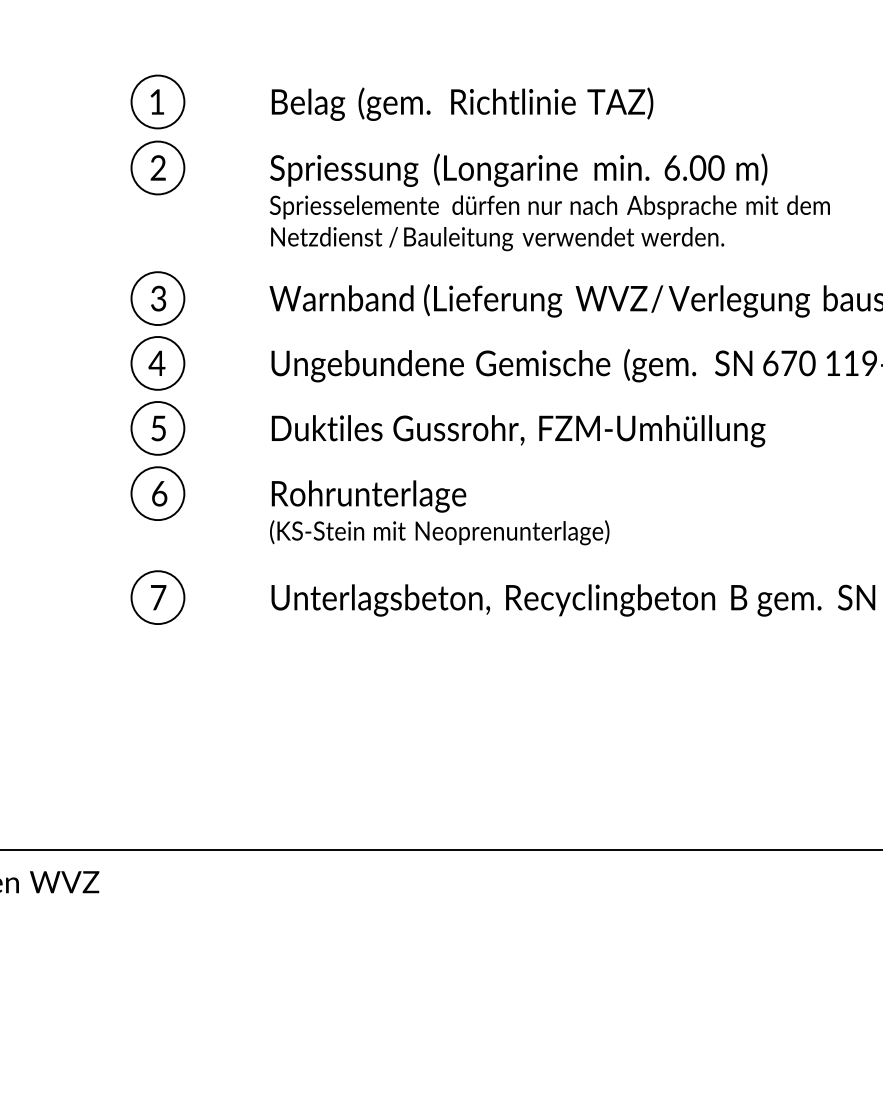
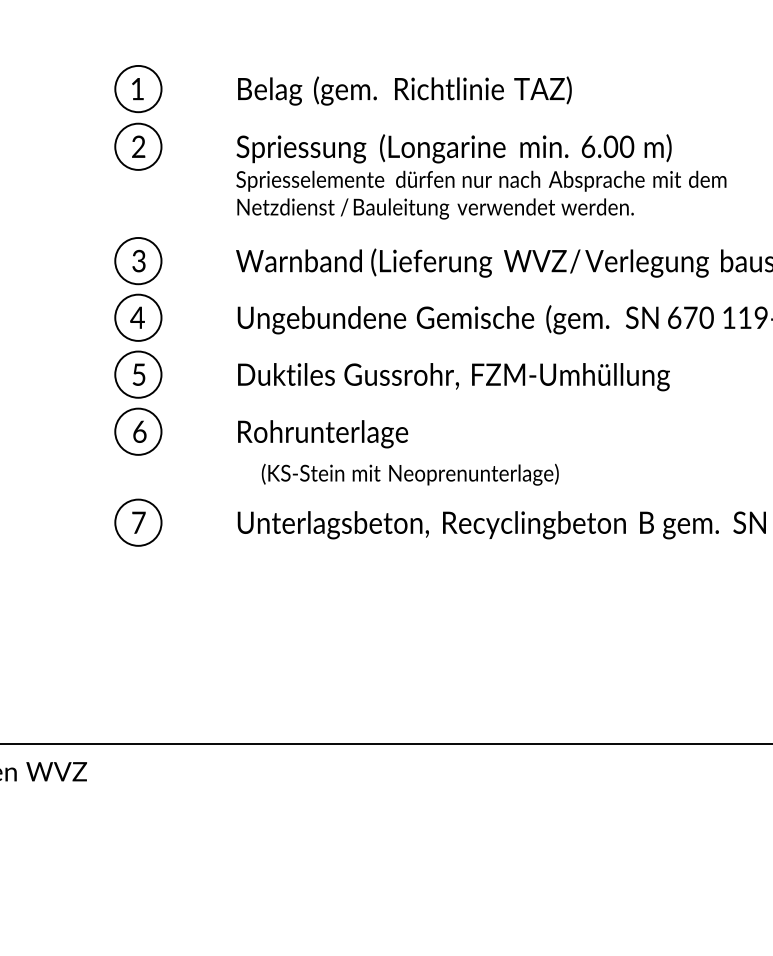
text: (439, 532) -> (410, 474), moved

